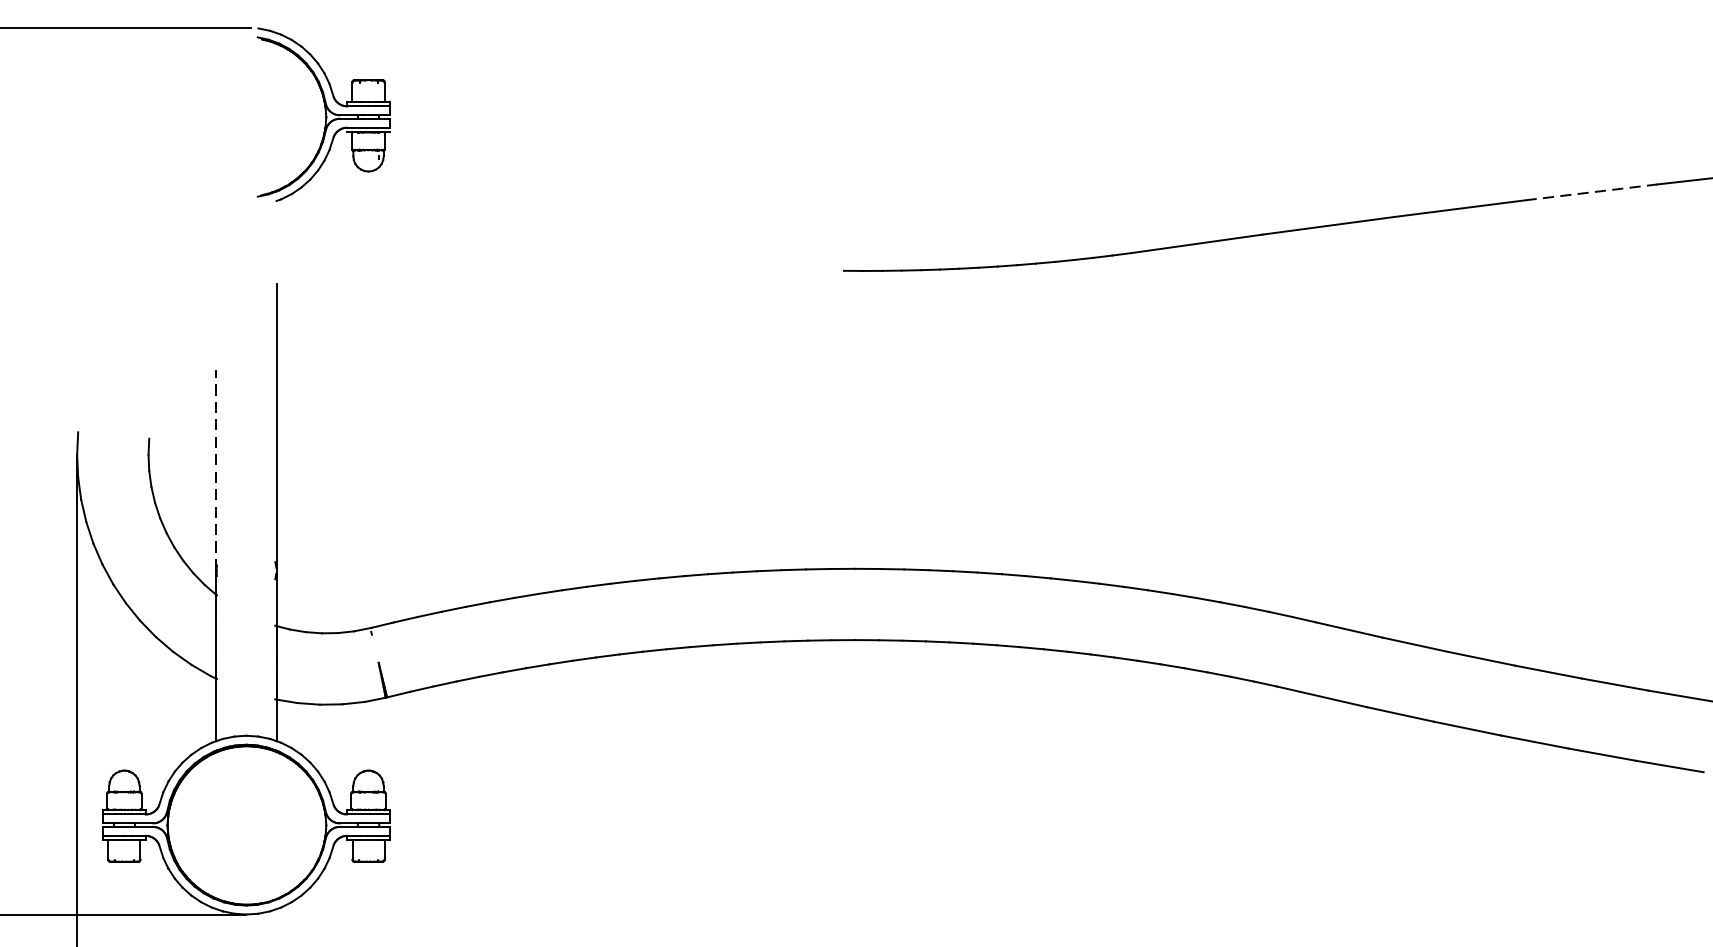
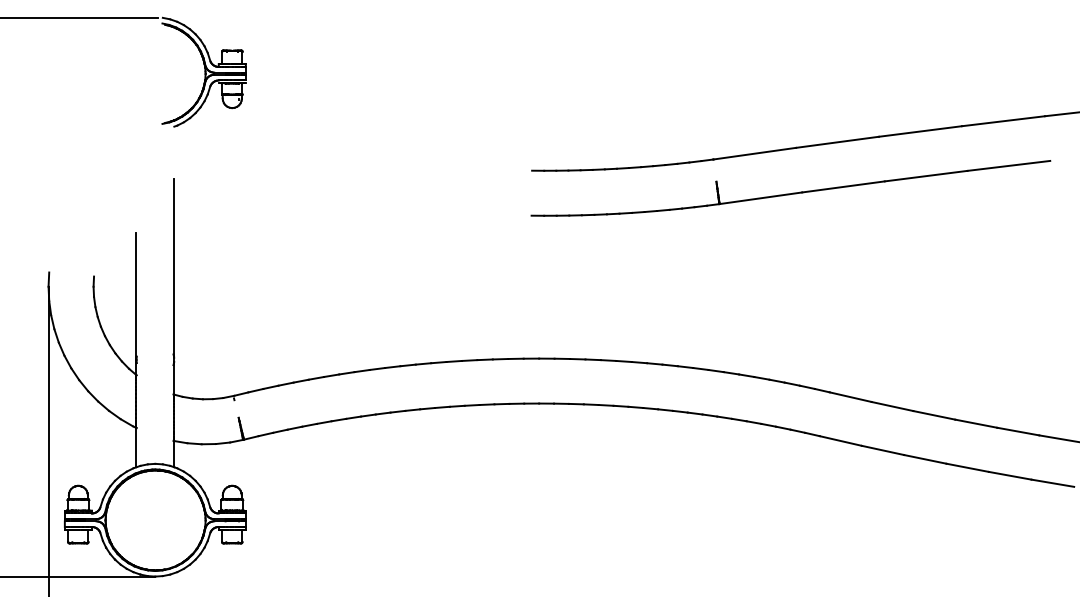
line: (1591, 192) -> (1003, 121), dashed -> solid
part: (1253, 299) -> (790, 188), added
line: (216, 470) -> (136, 296), dashed -> solid

